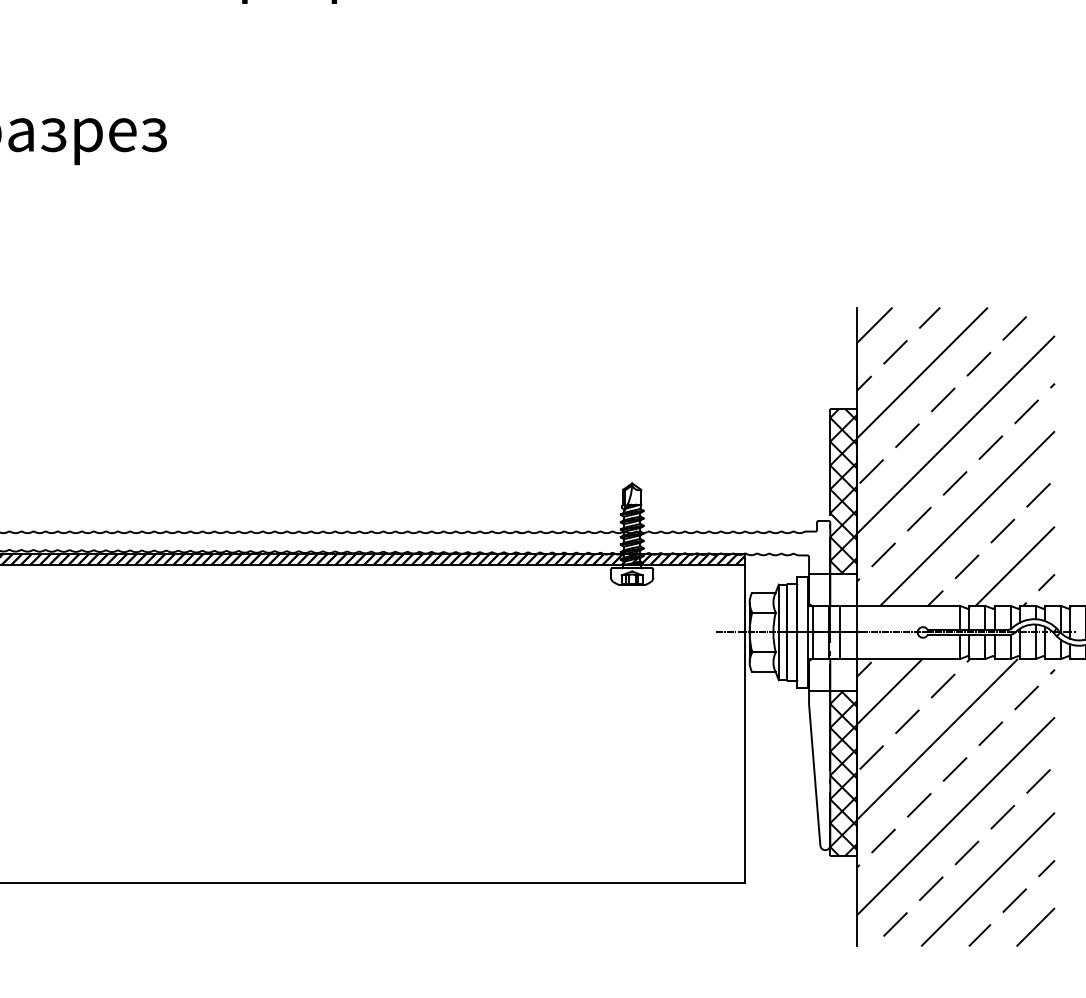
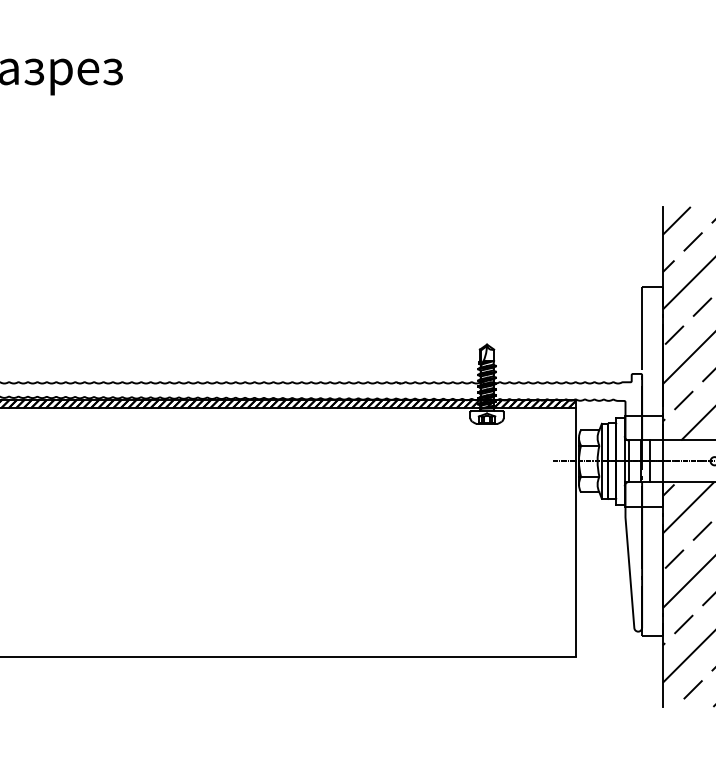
hatch: (843, 491) -> (652, 350), removed
hatch: (843, 772) -> (652, 570), removed

